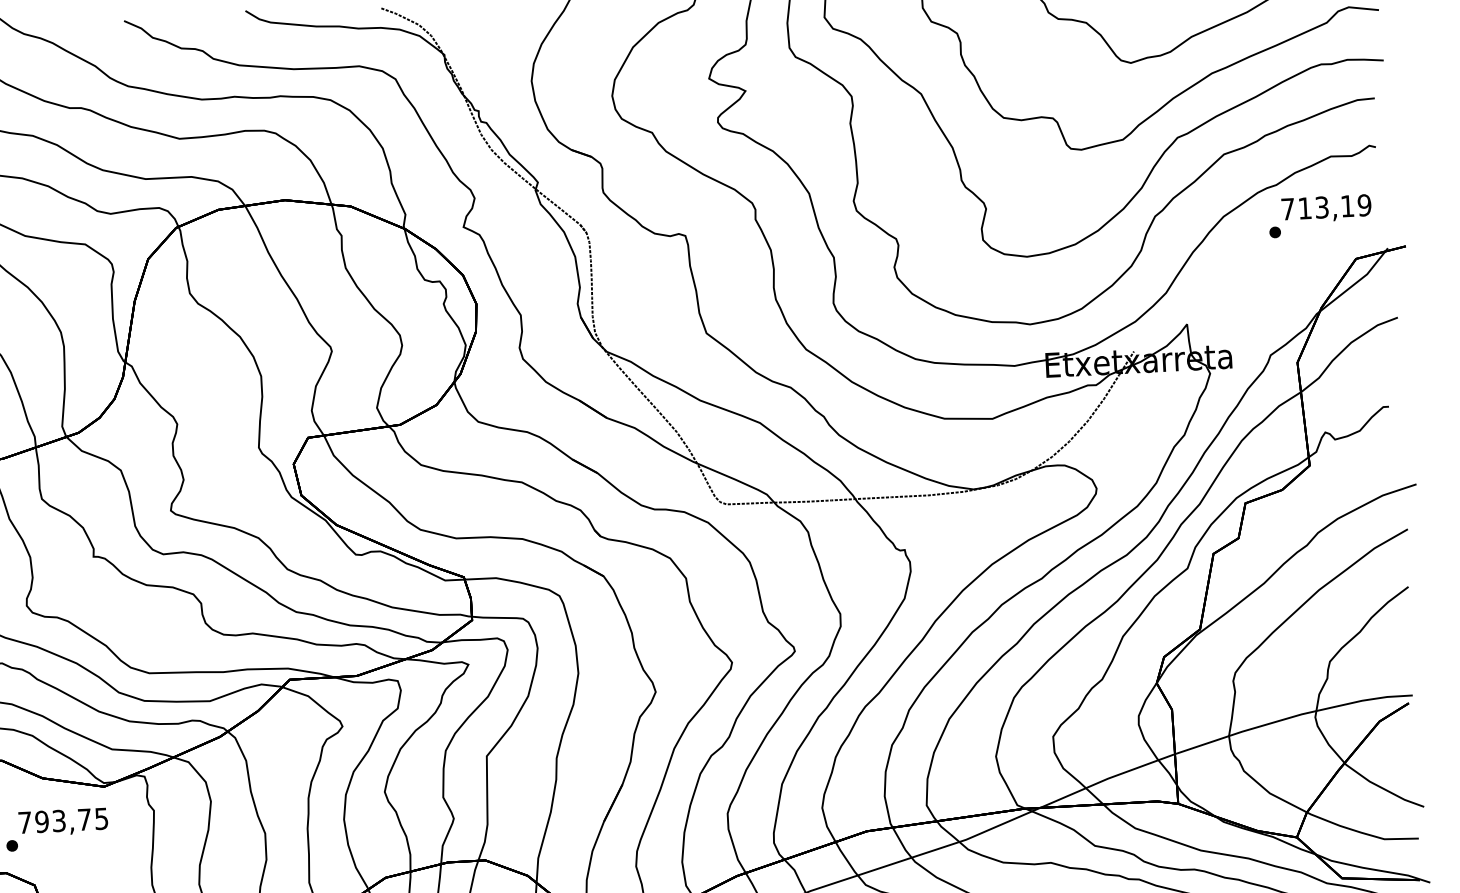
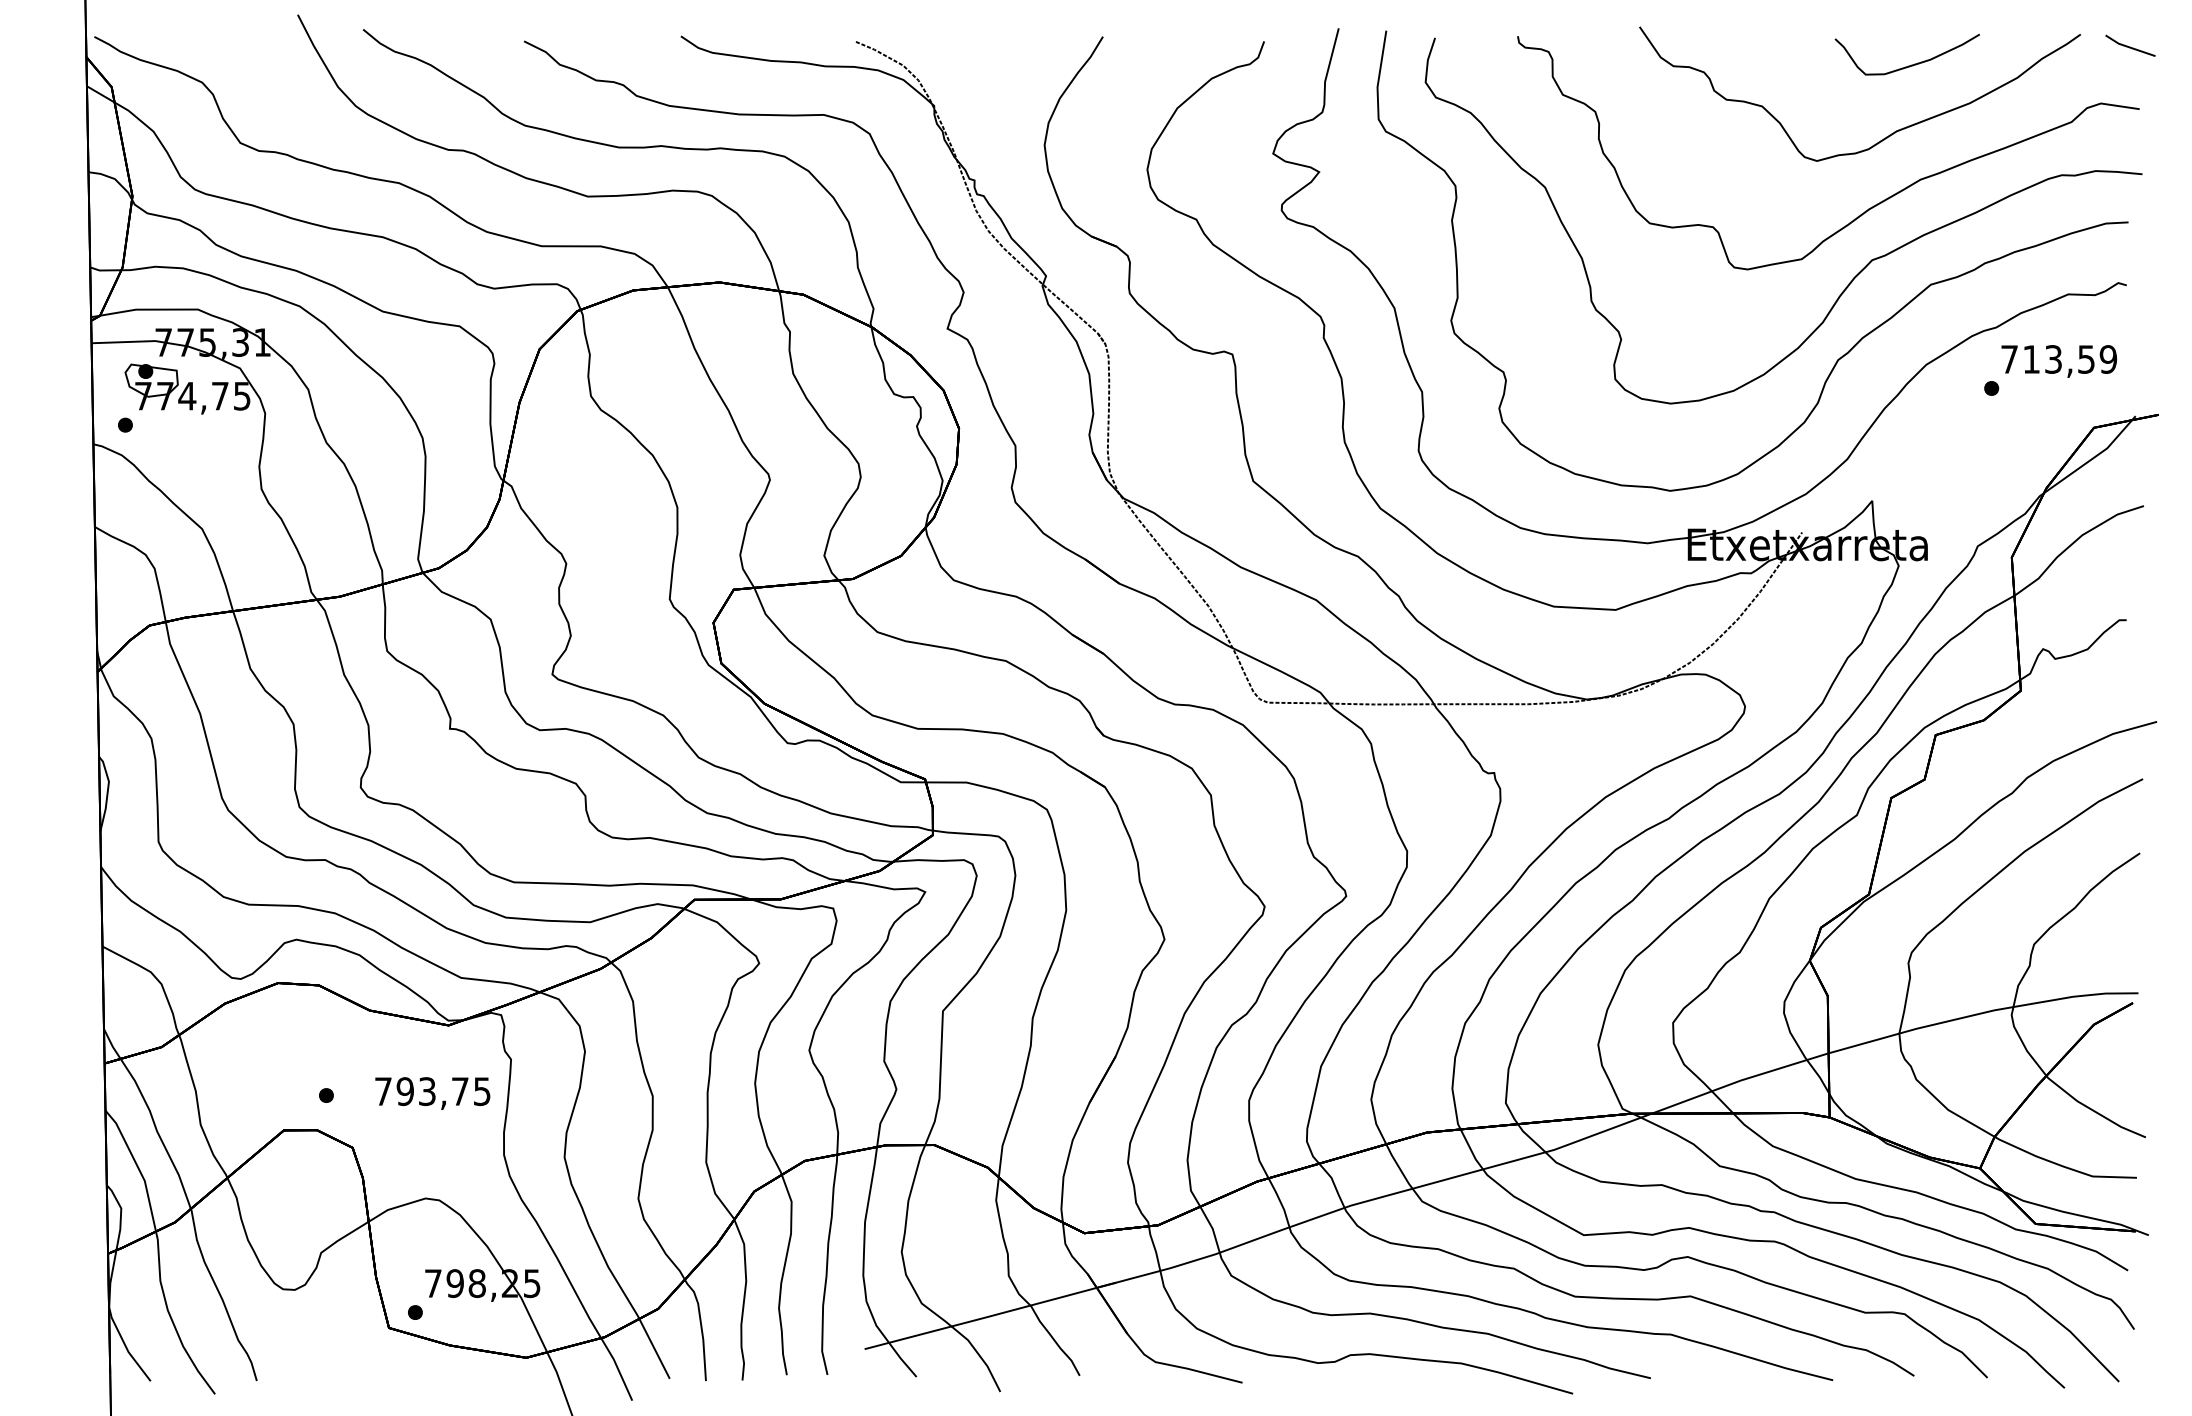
text: (1347, 206) -> (2086, 359), 713,19 -> 713,59
text: (63, 822) -> (432, 1093), moved

